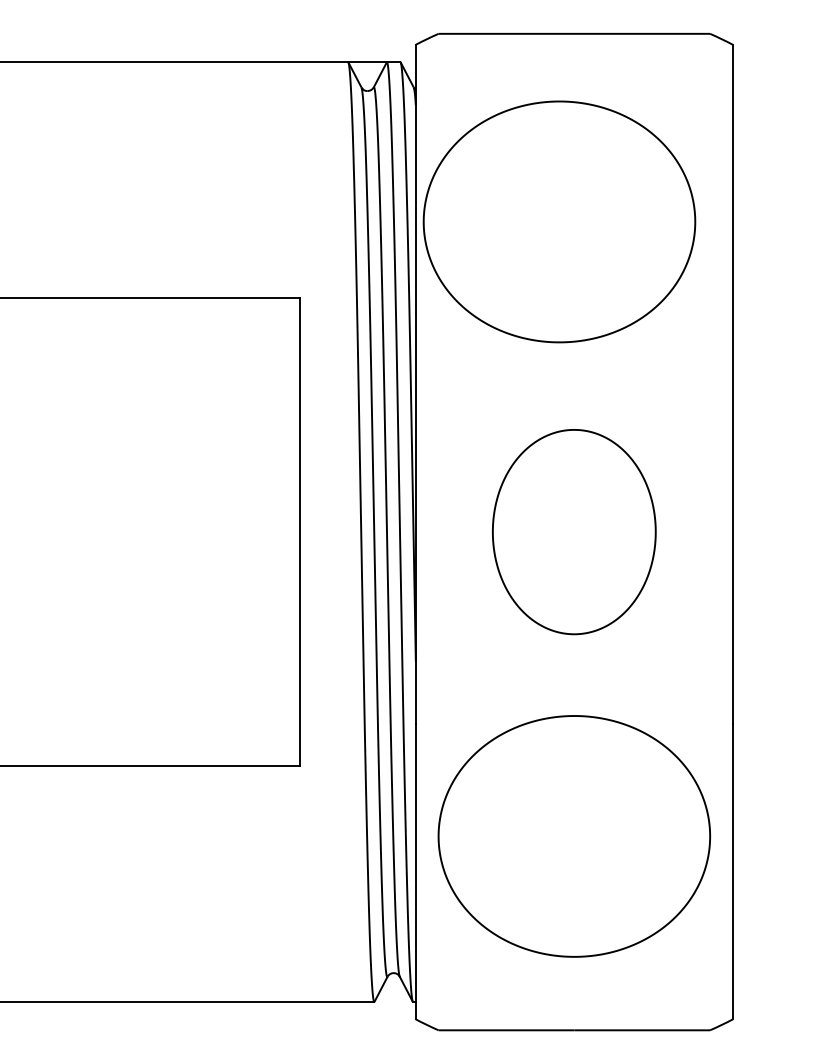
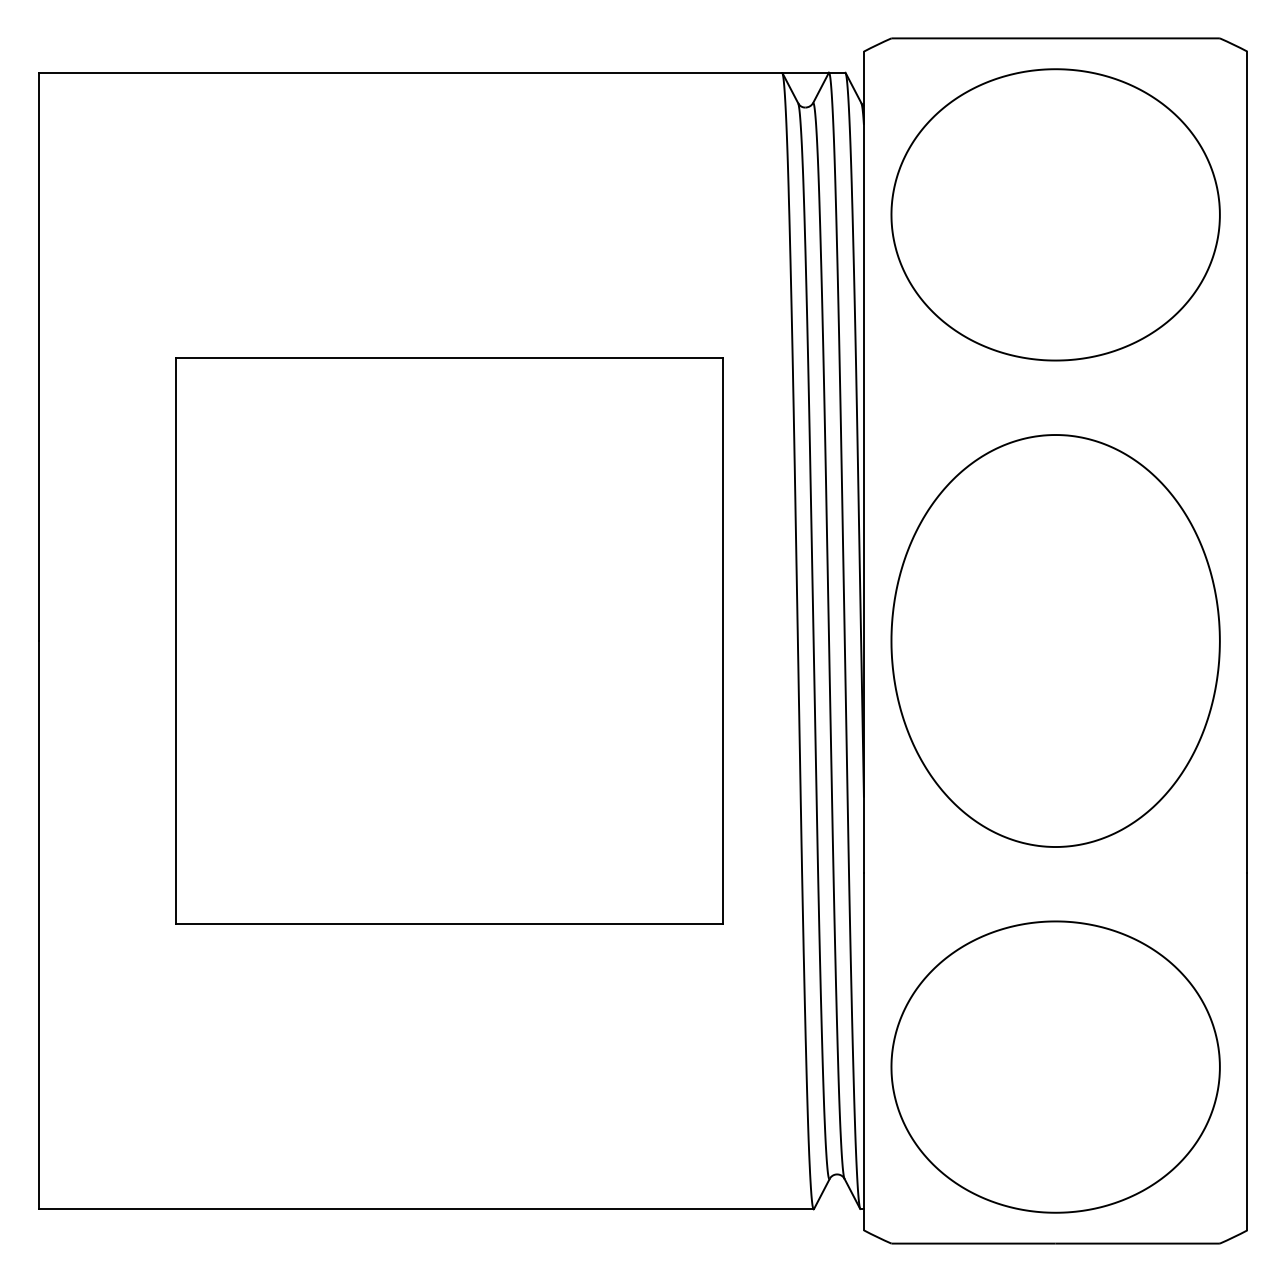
part: (559, 221) -> (1055, 214), moved
part: (574, 531) -> (1055, 640), size x1.67
part: (574, 835) -> (1055, 1066), moved

